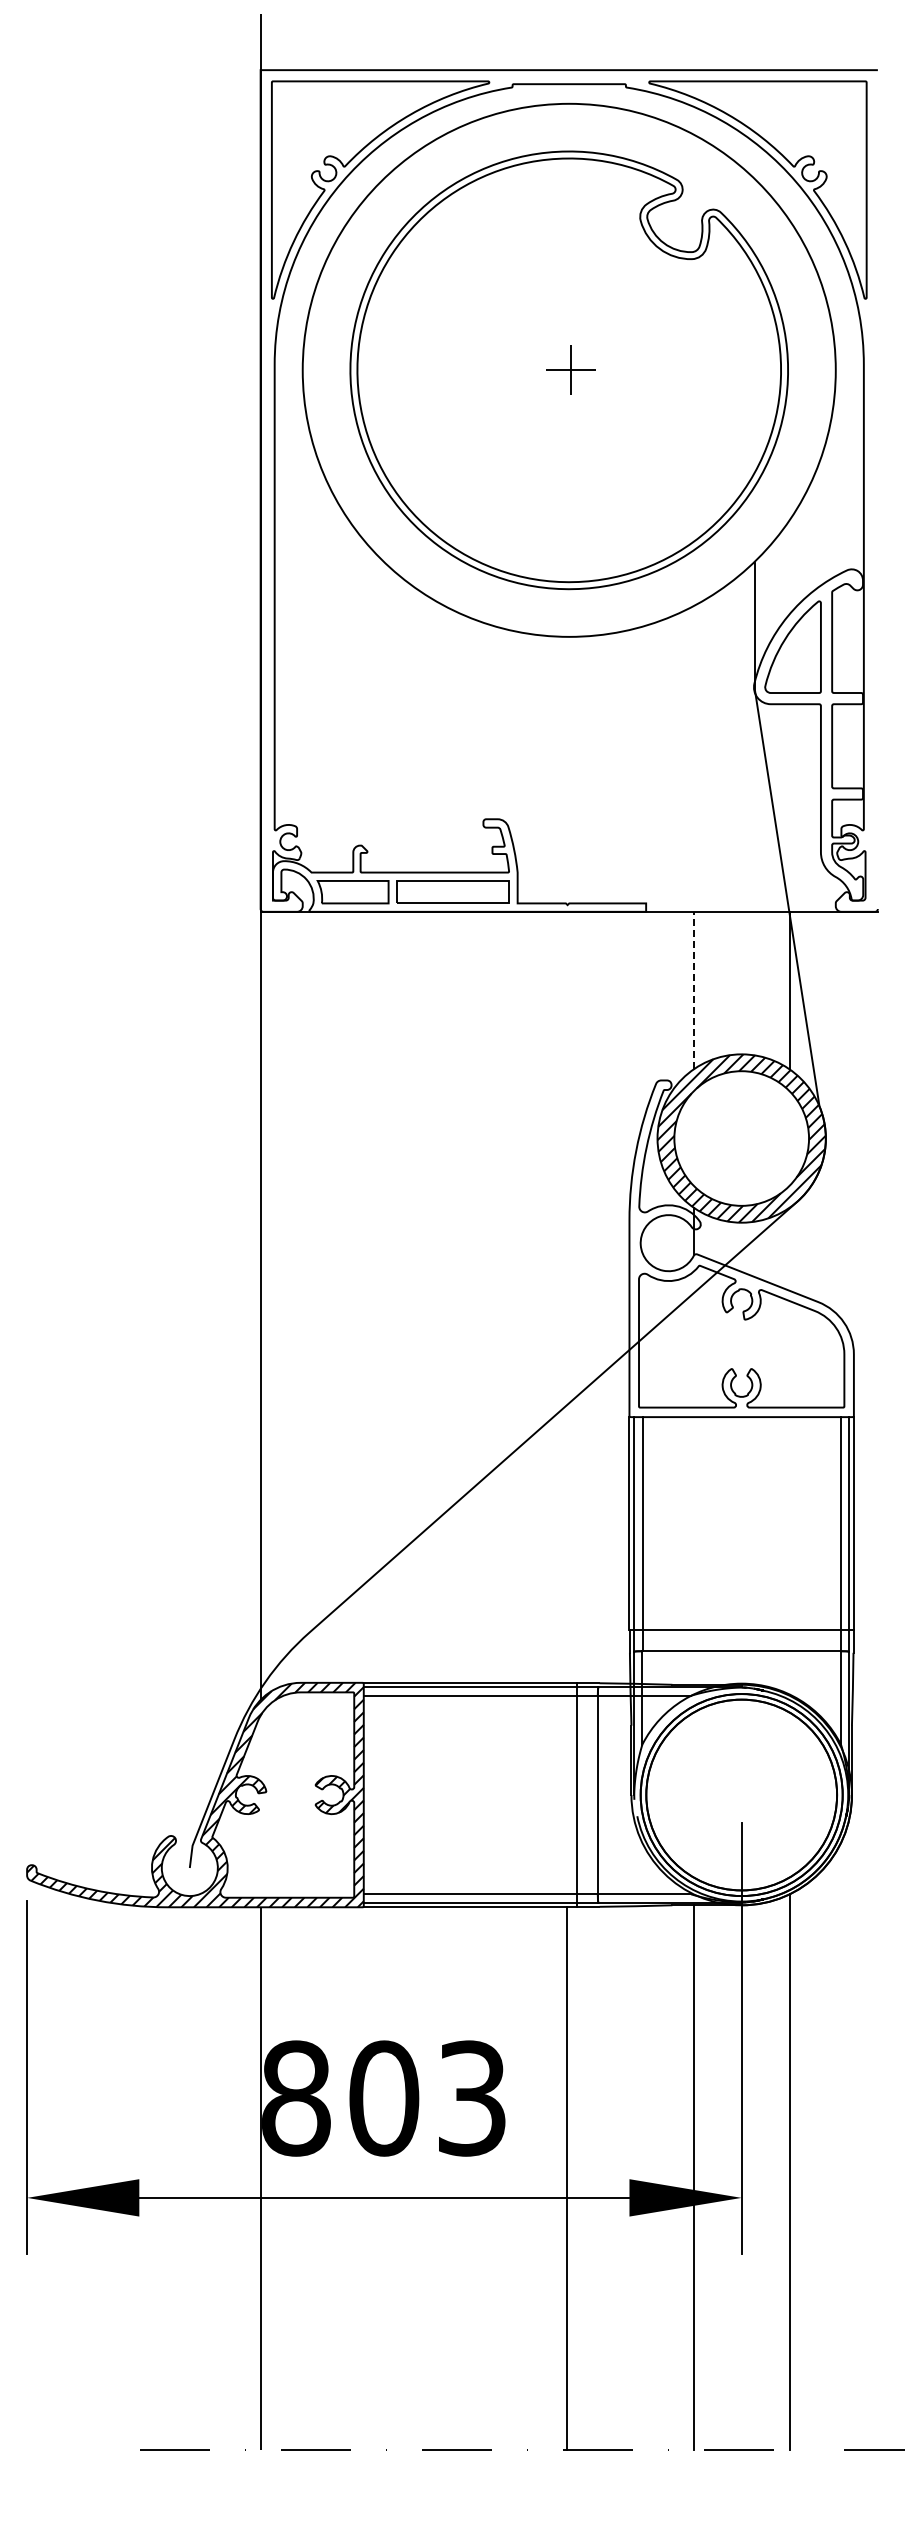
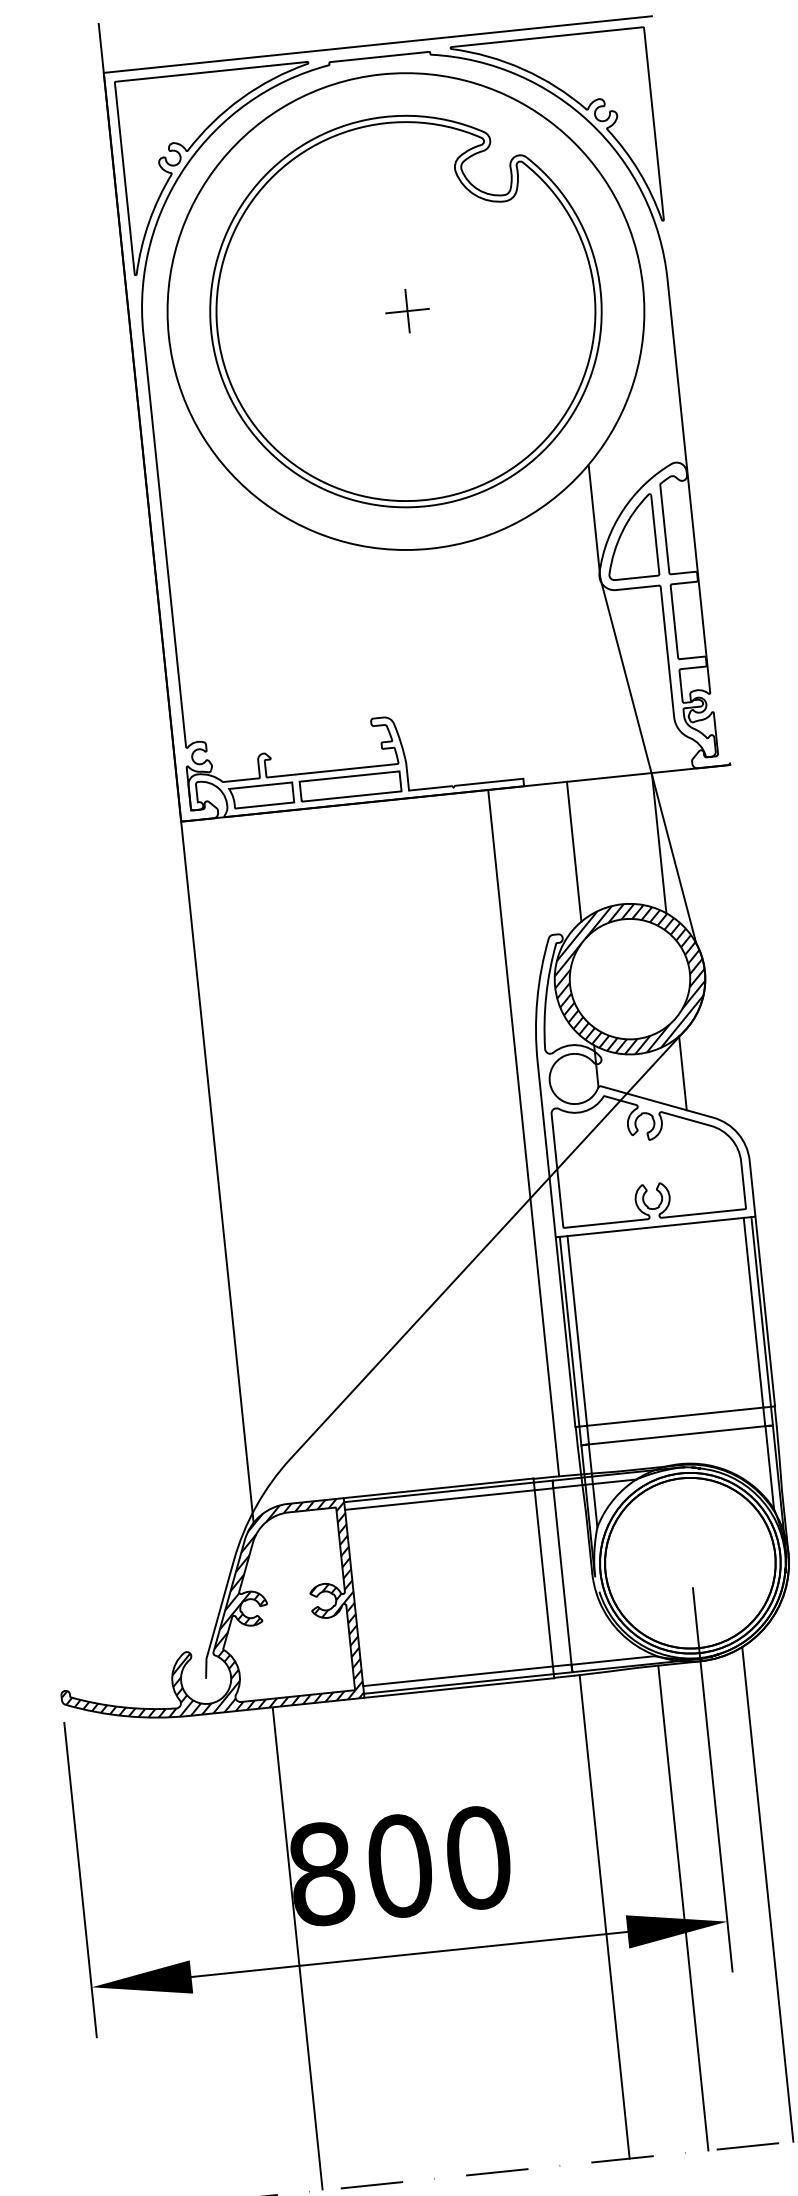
line: (694, 990) -> (574, 851), dashed -> solid
line: (789, 1248) -> (682, 1072), added
line: (605, 1297) -> (523, 1133), added
text: (472, 2098) -> (478, 1857), 803 -> 800
line: (566, 2178) -> (604, 1916), moved

